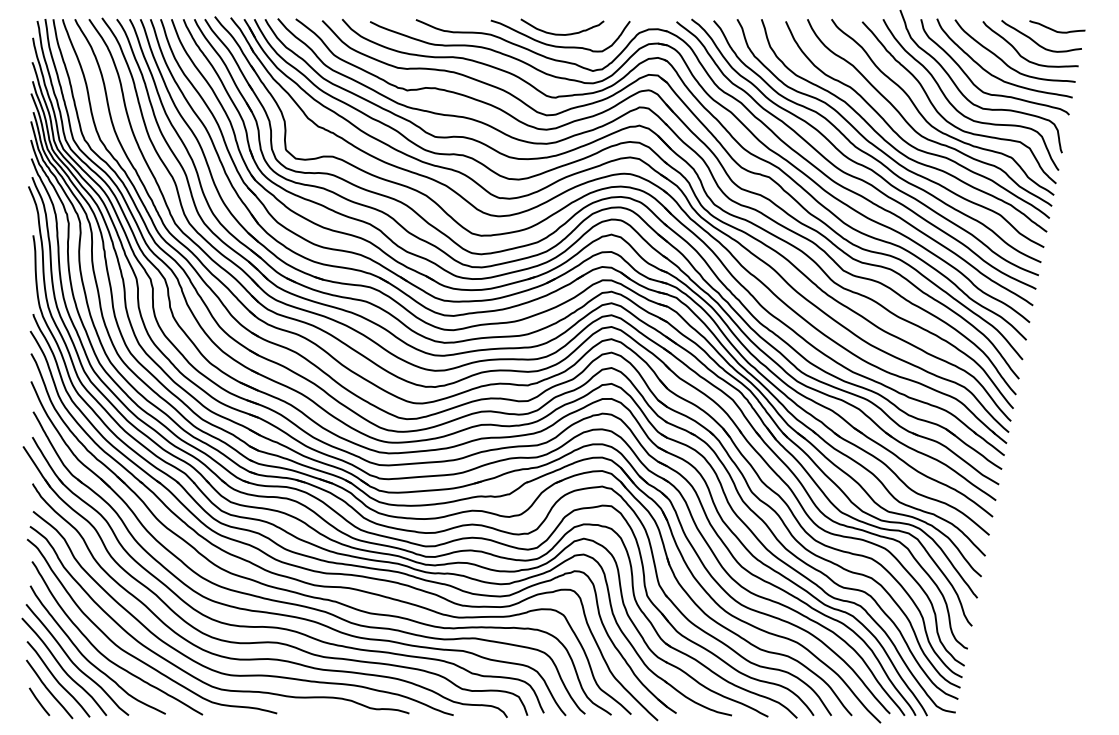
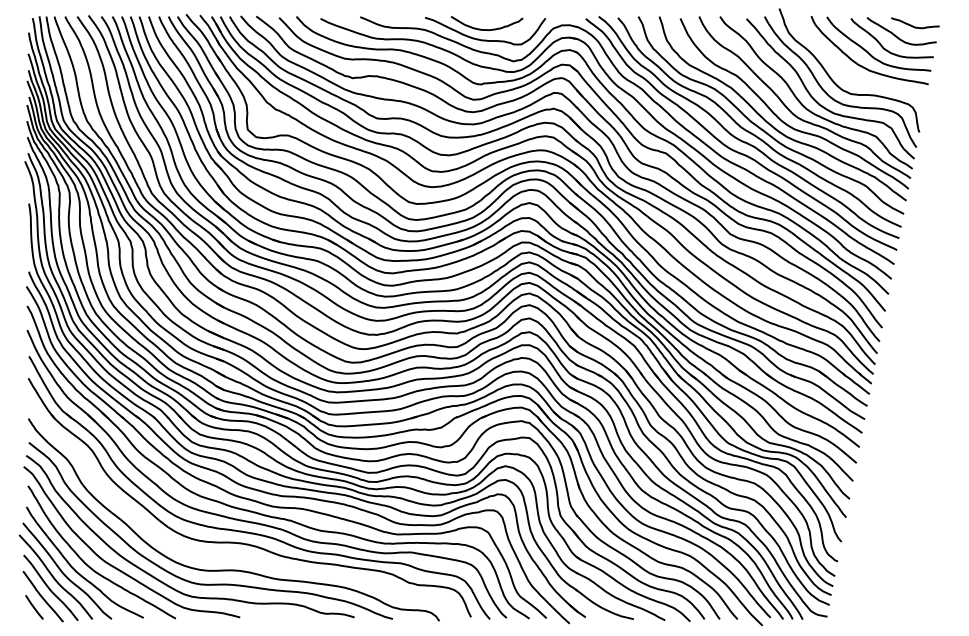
curve: (980, 88) -> (848, 76), removed
part: (275, 641) -> (238, 555), removed

